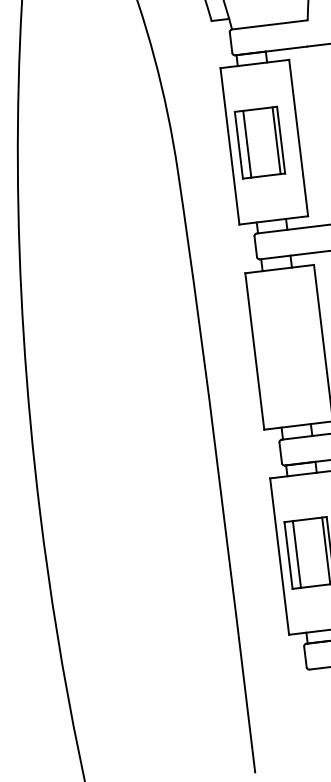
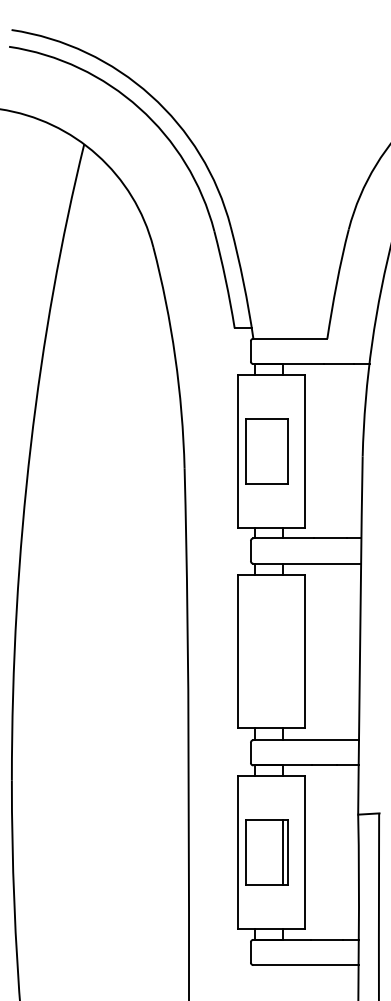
line: (276, 139) -> (283, 450), removed
line: (247, 143) -> (254, 450), removed
line: (296, 554) -> (254, 852), removed

